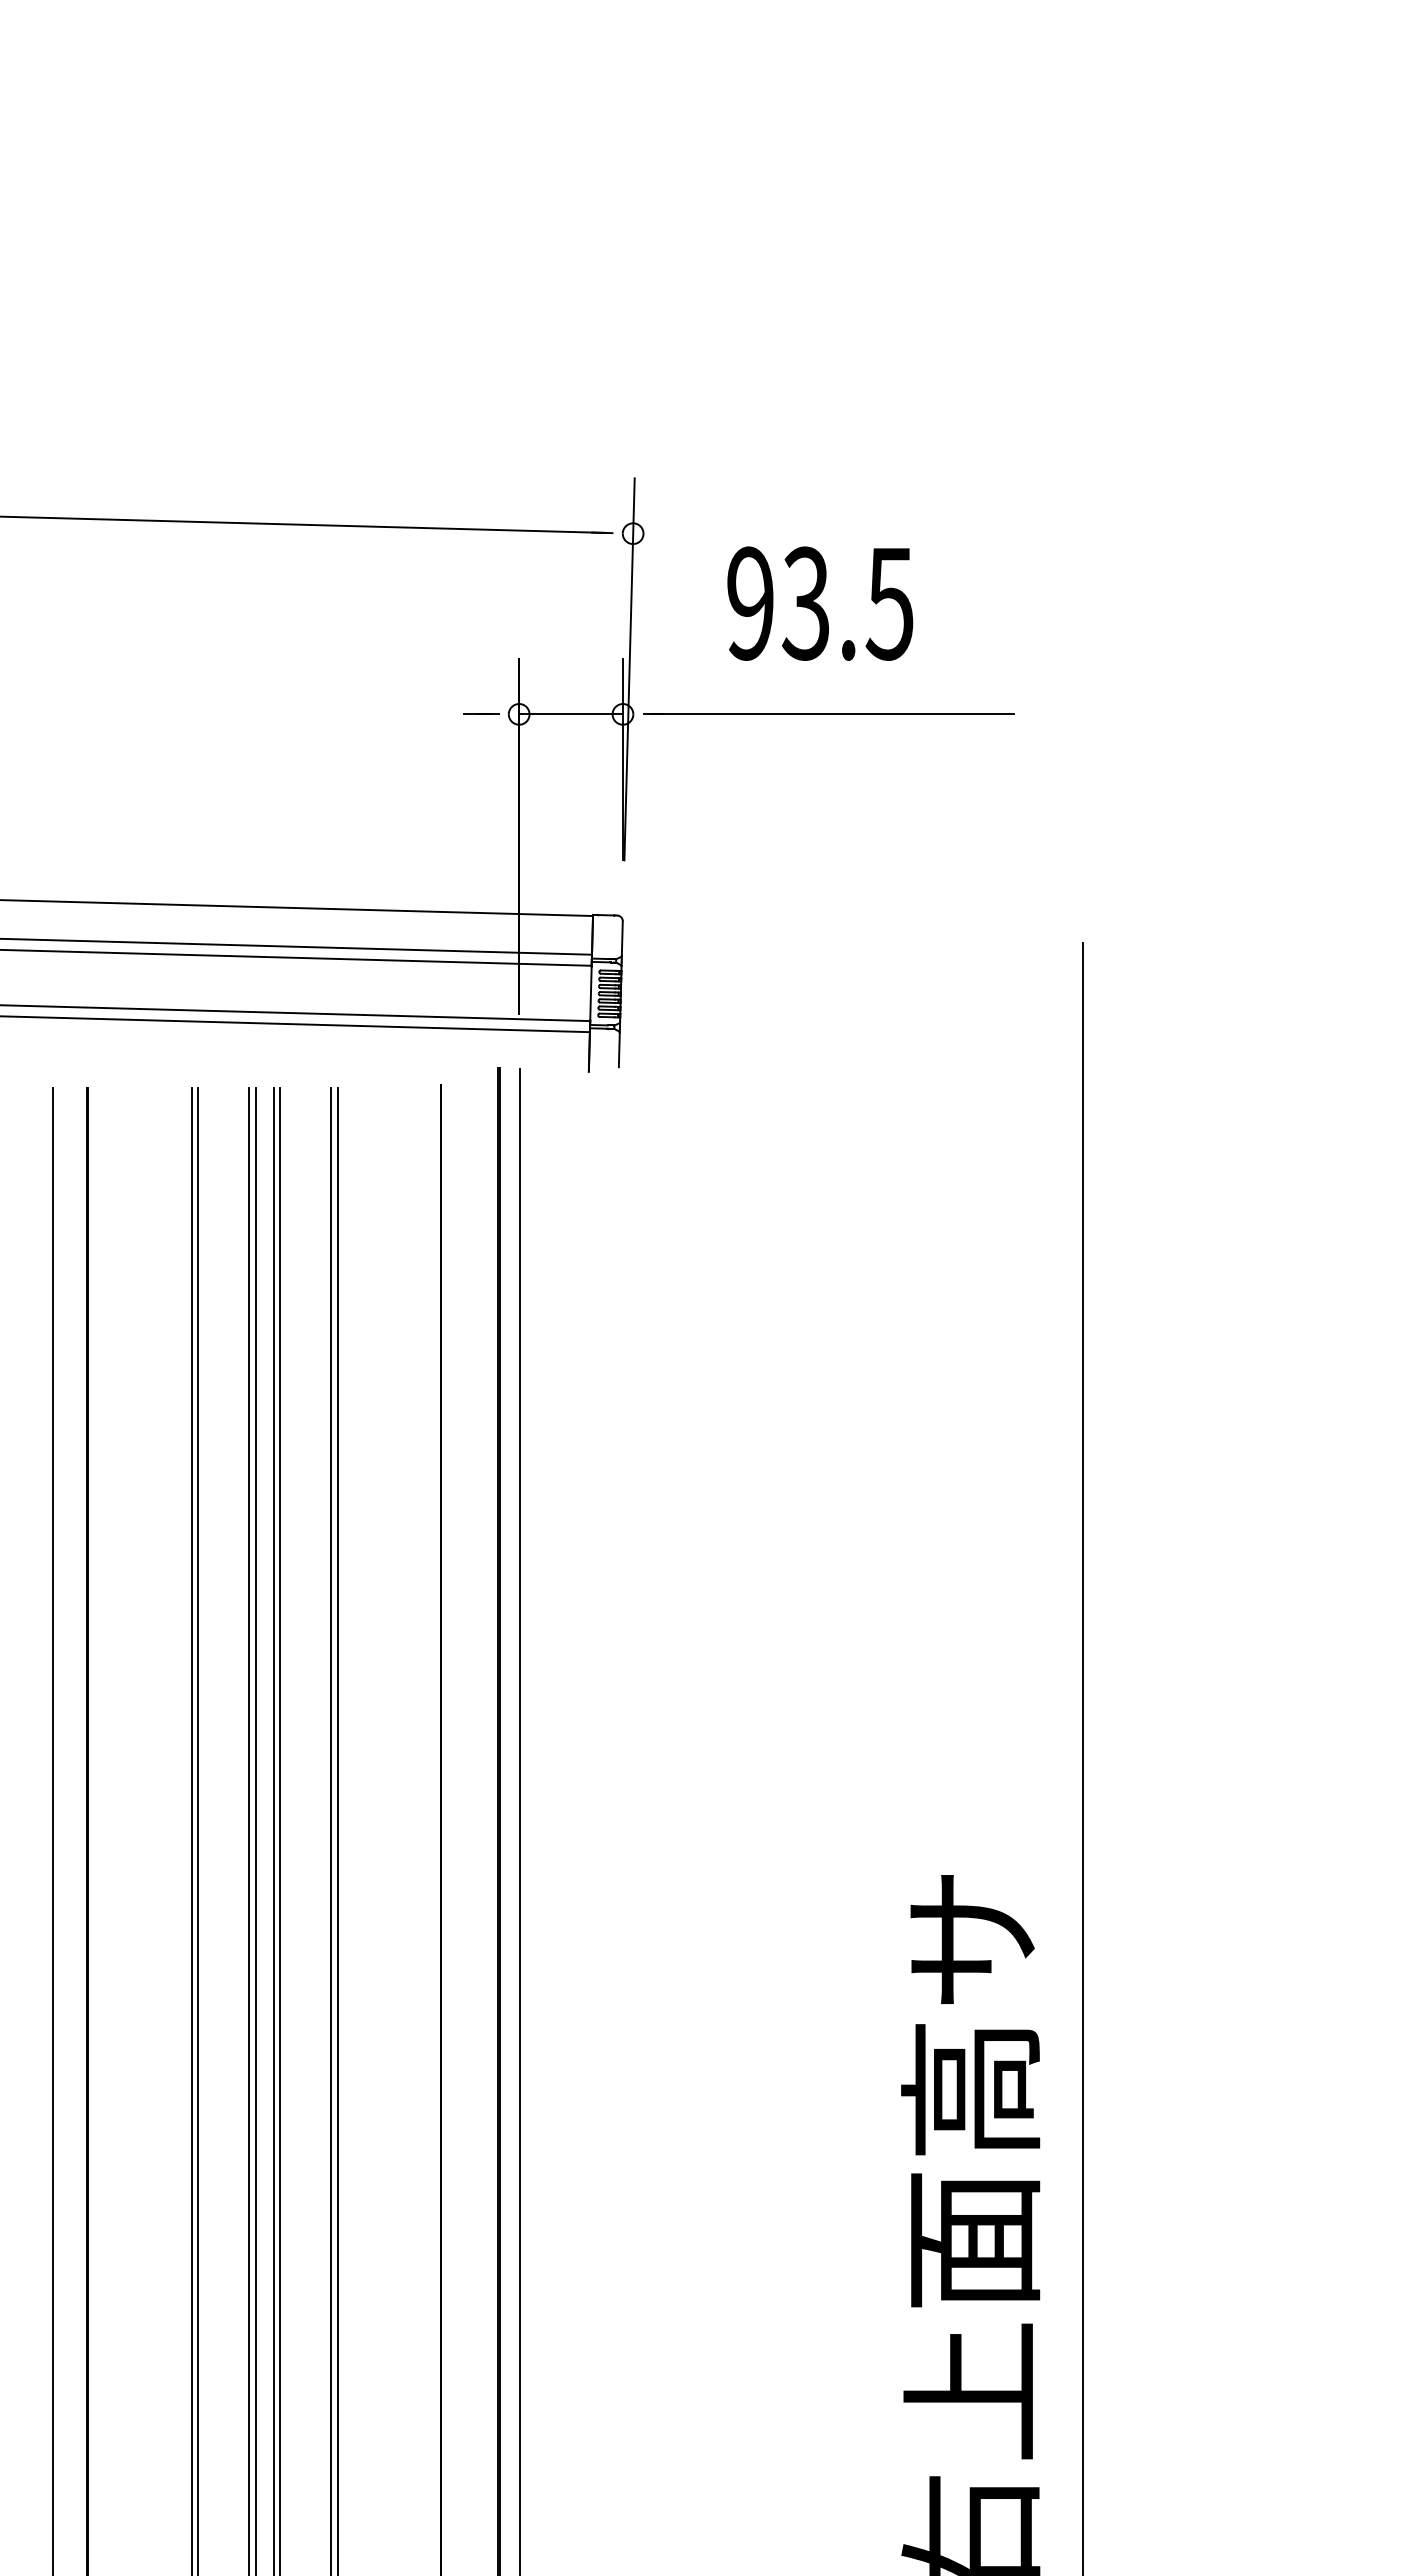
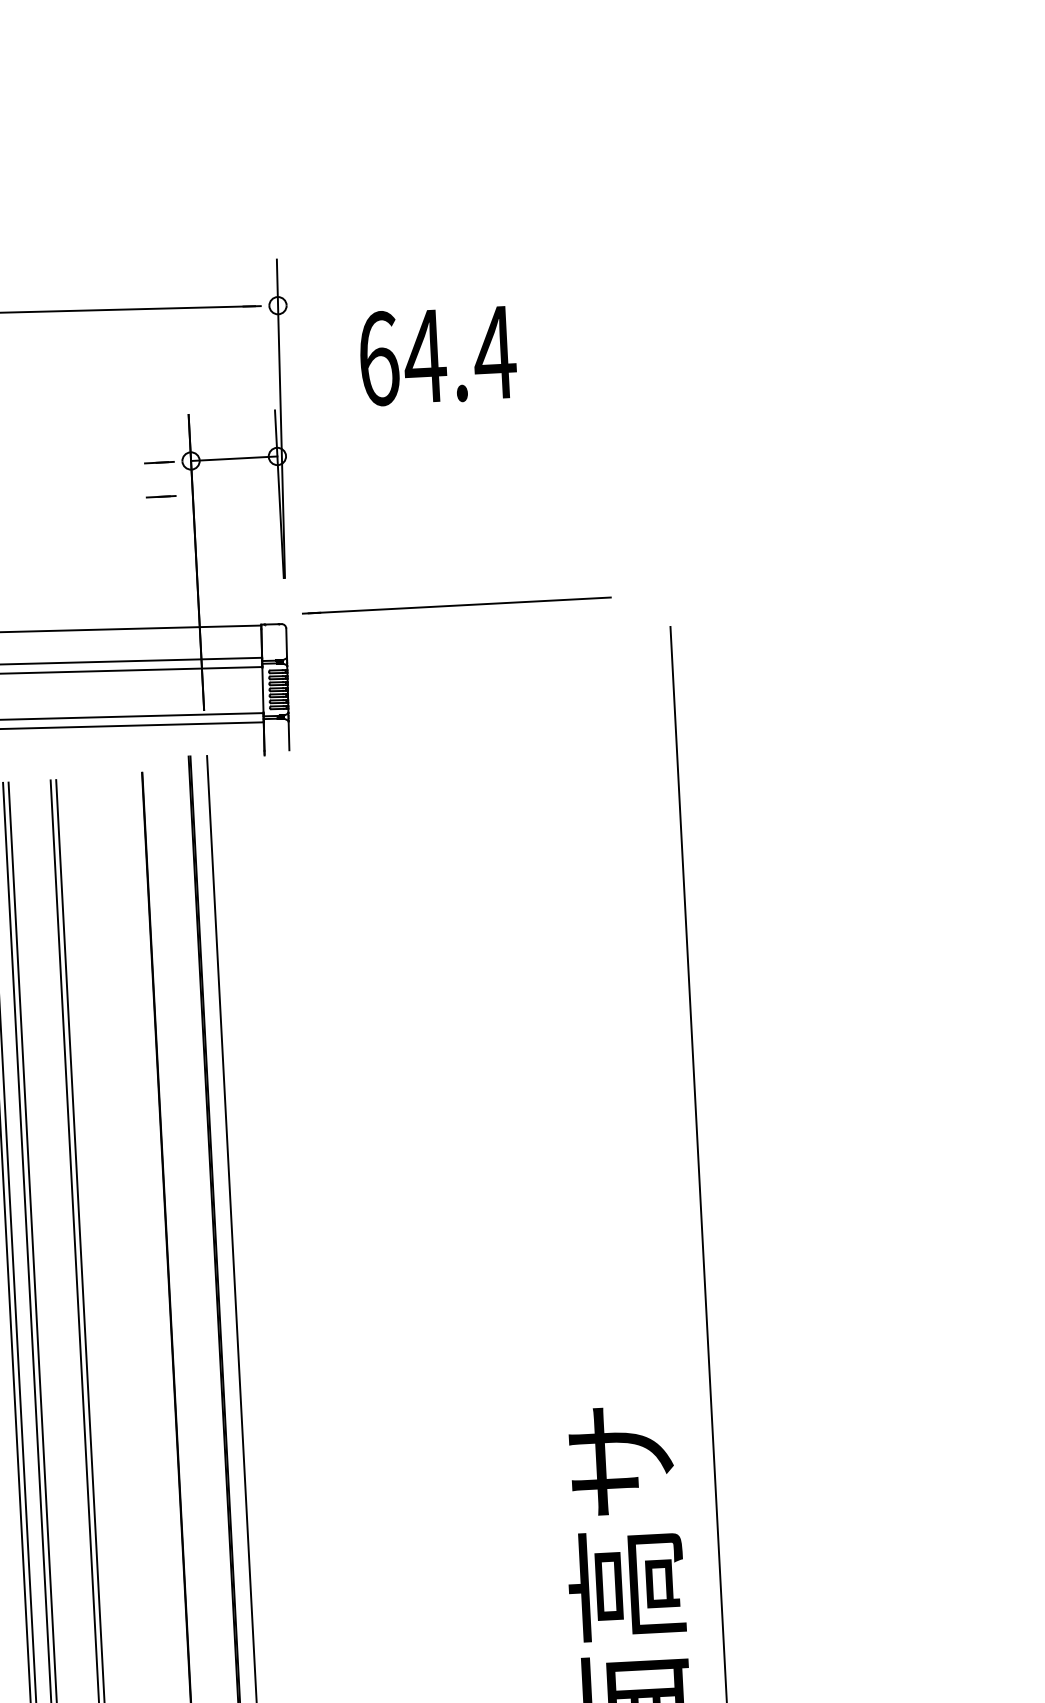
text: (821, 603) -> (437, 355), 93.5 -> 64.4
line: (828, 713) -> (456, 604), moved
line: (481, 754) -> (161, 496), added

